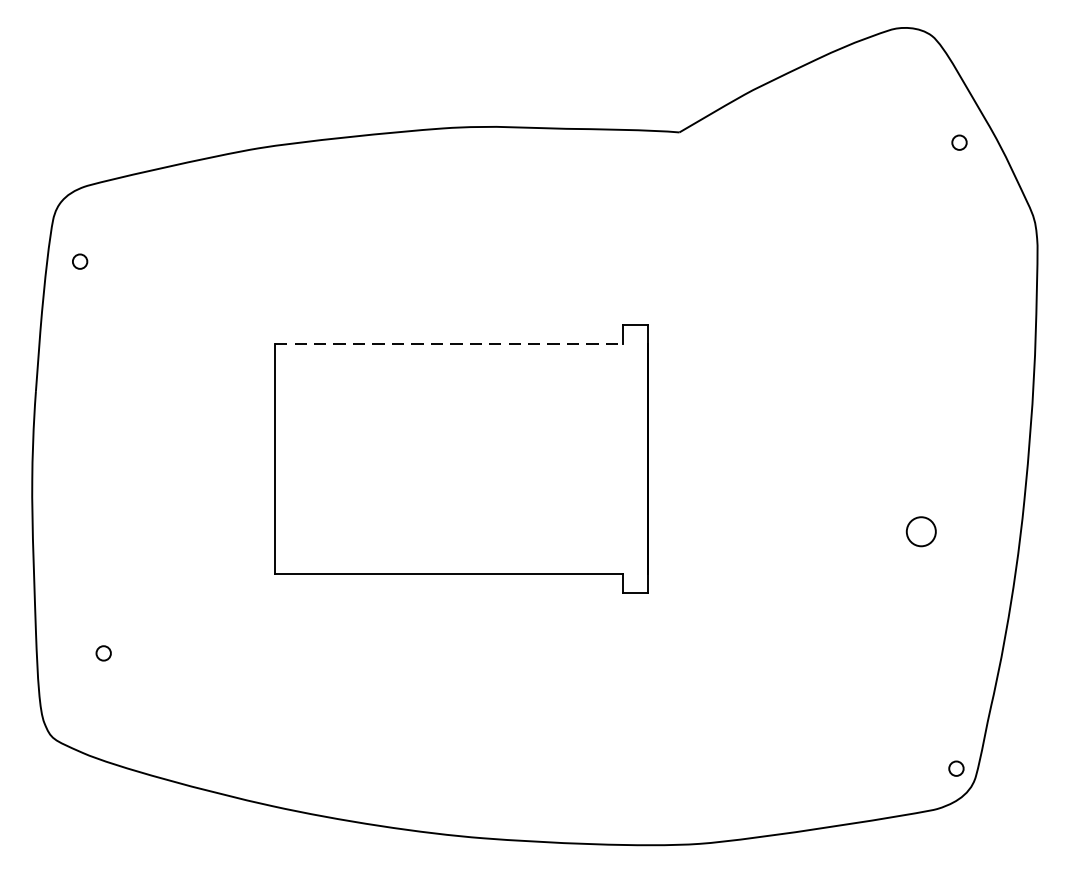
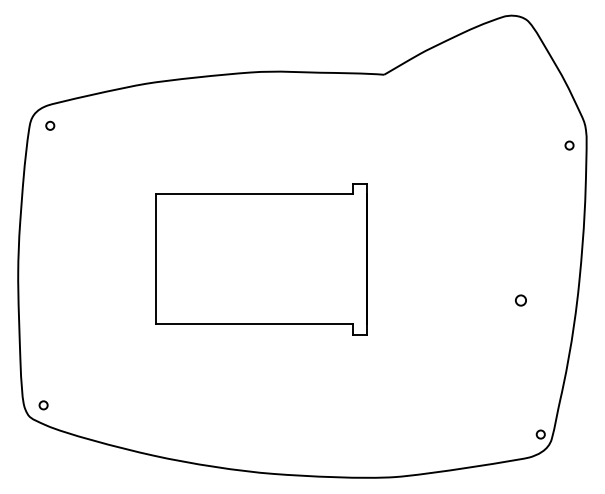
circle: (959, 142) -> (569, 145), moved
circle: (80, 261) -> (50, 125), moved
line: (450, 344) -> (254, 194), dashed -> solid
circle: (920, 531) -> (520, 300), size x0.62
circle: (103, 653) -> (43, 405), moved

